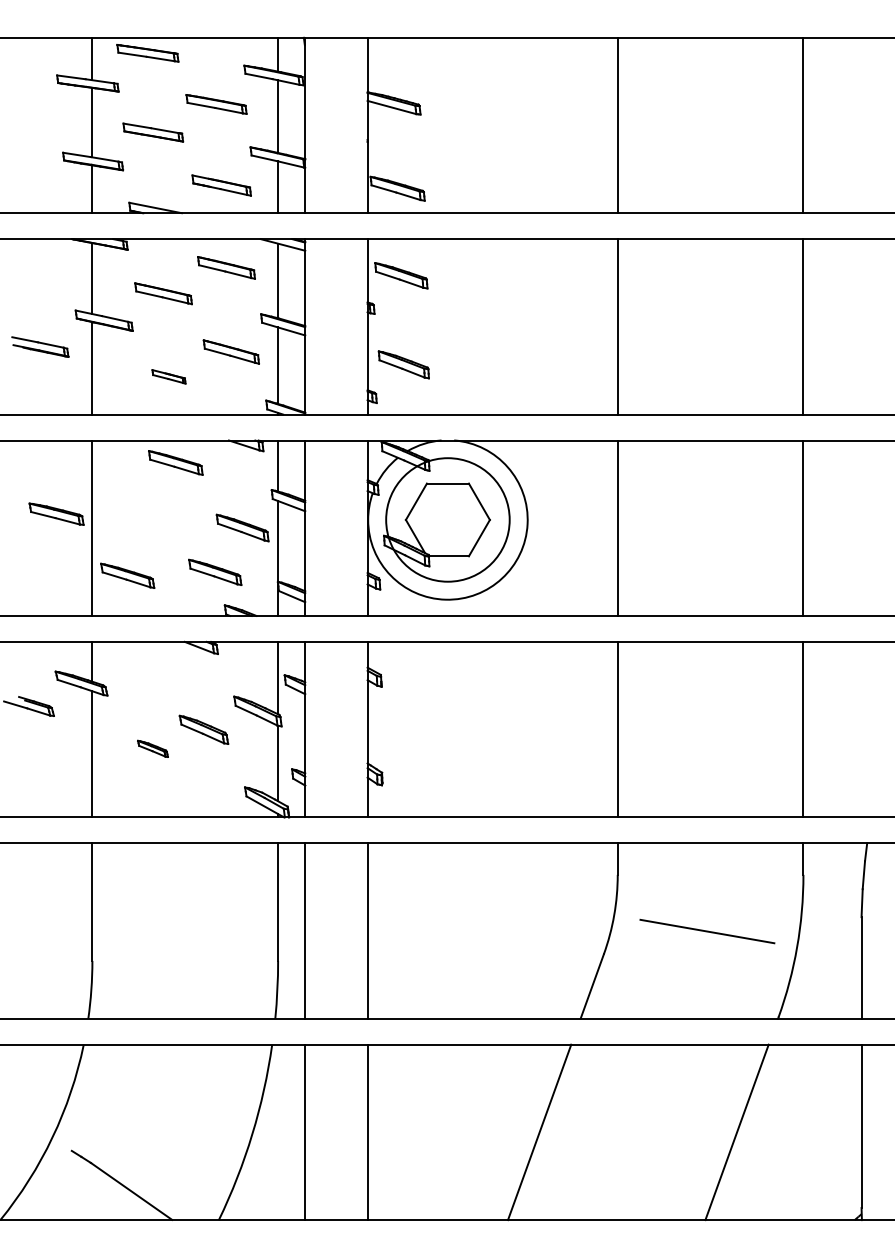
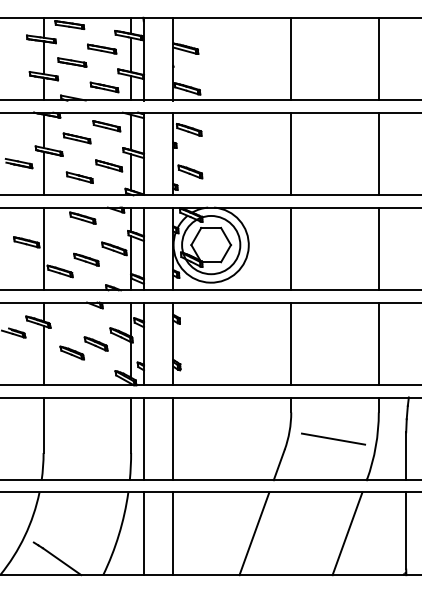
part: (168, 376) -> (79, 177), size x1.67
part: (215, 571) -> (86, 259), moved
part: (151, 747) -> (71, 352), size x1.67

